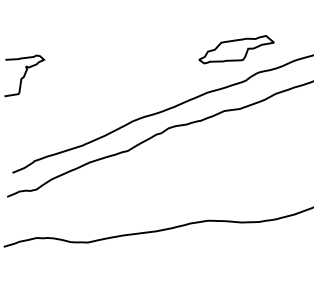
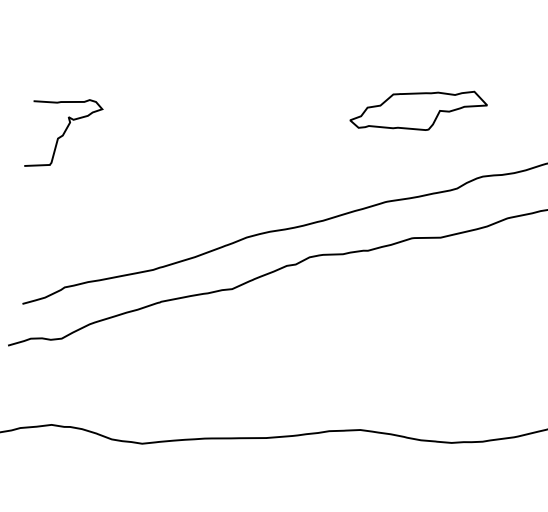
part: (236, 49) -> (418, 109), moved

